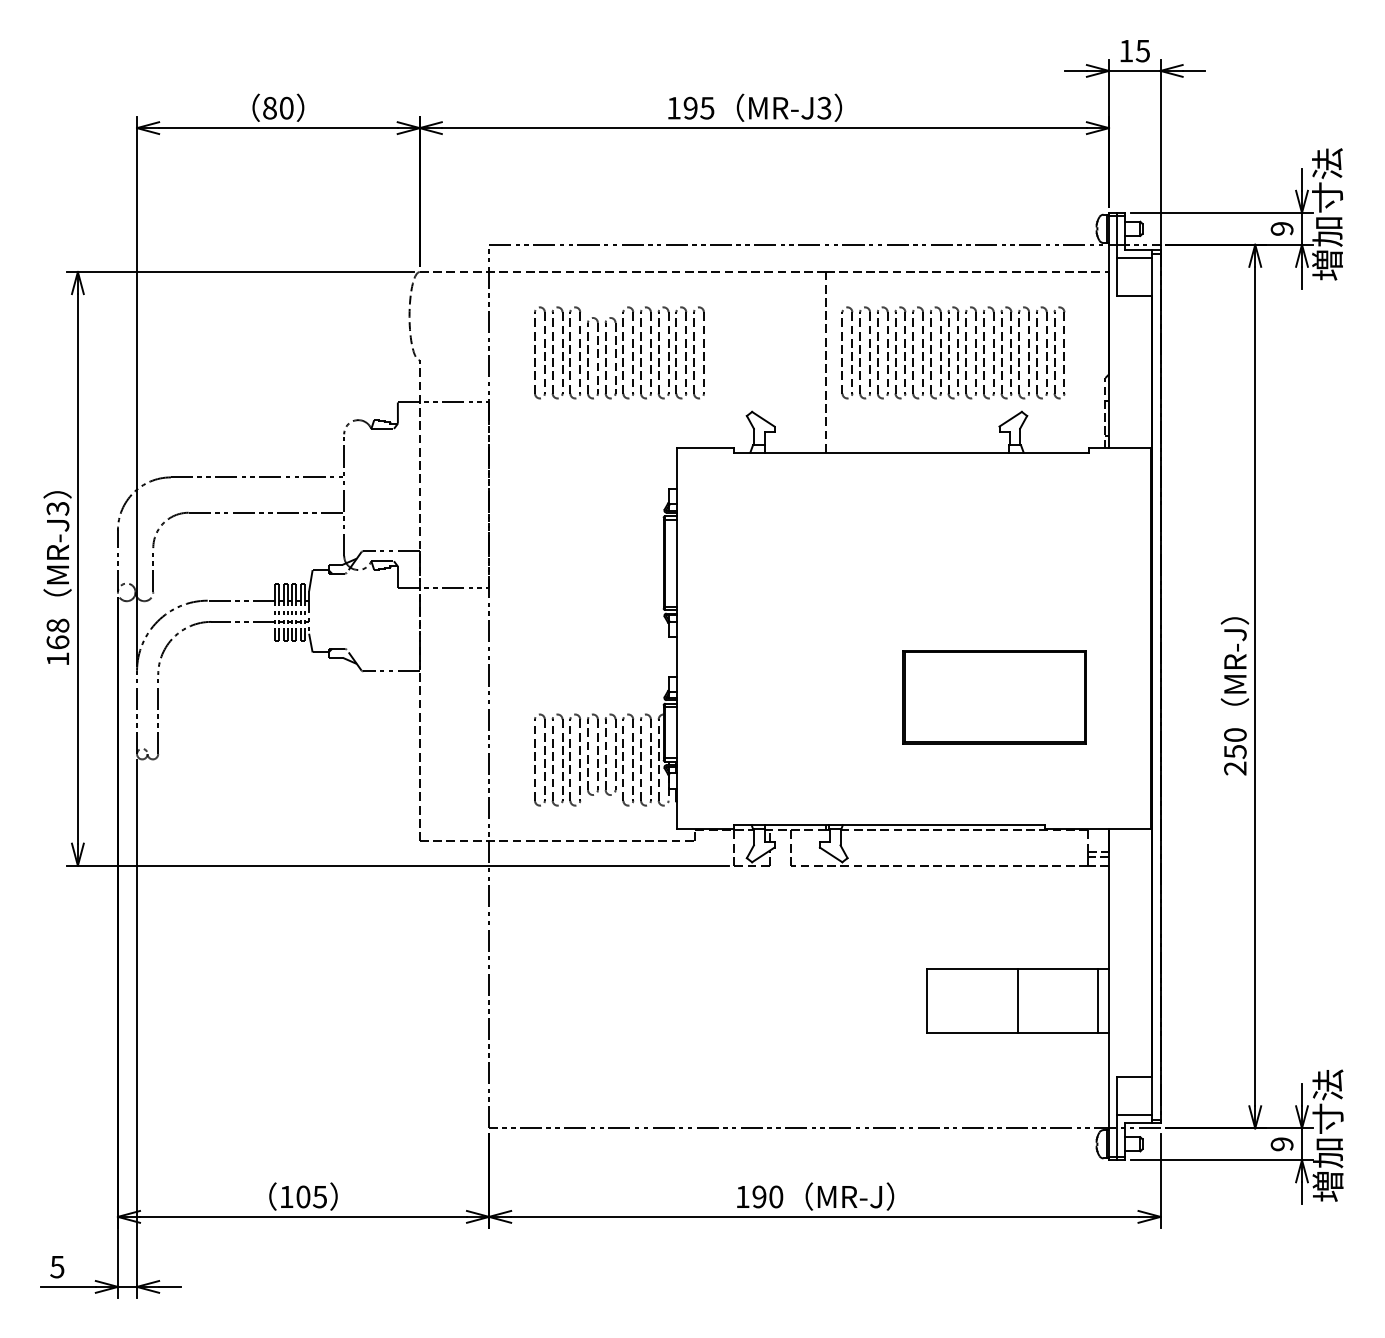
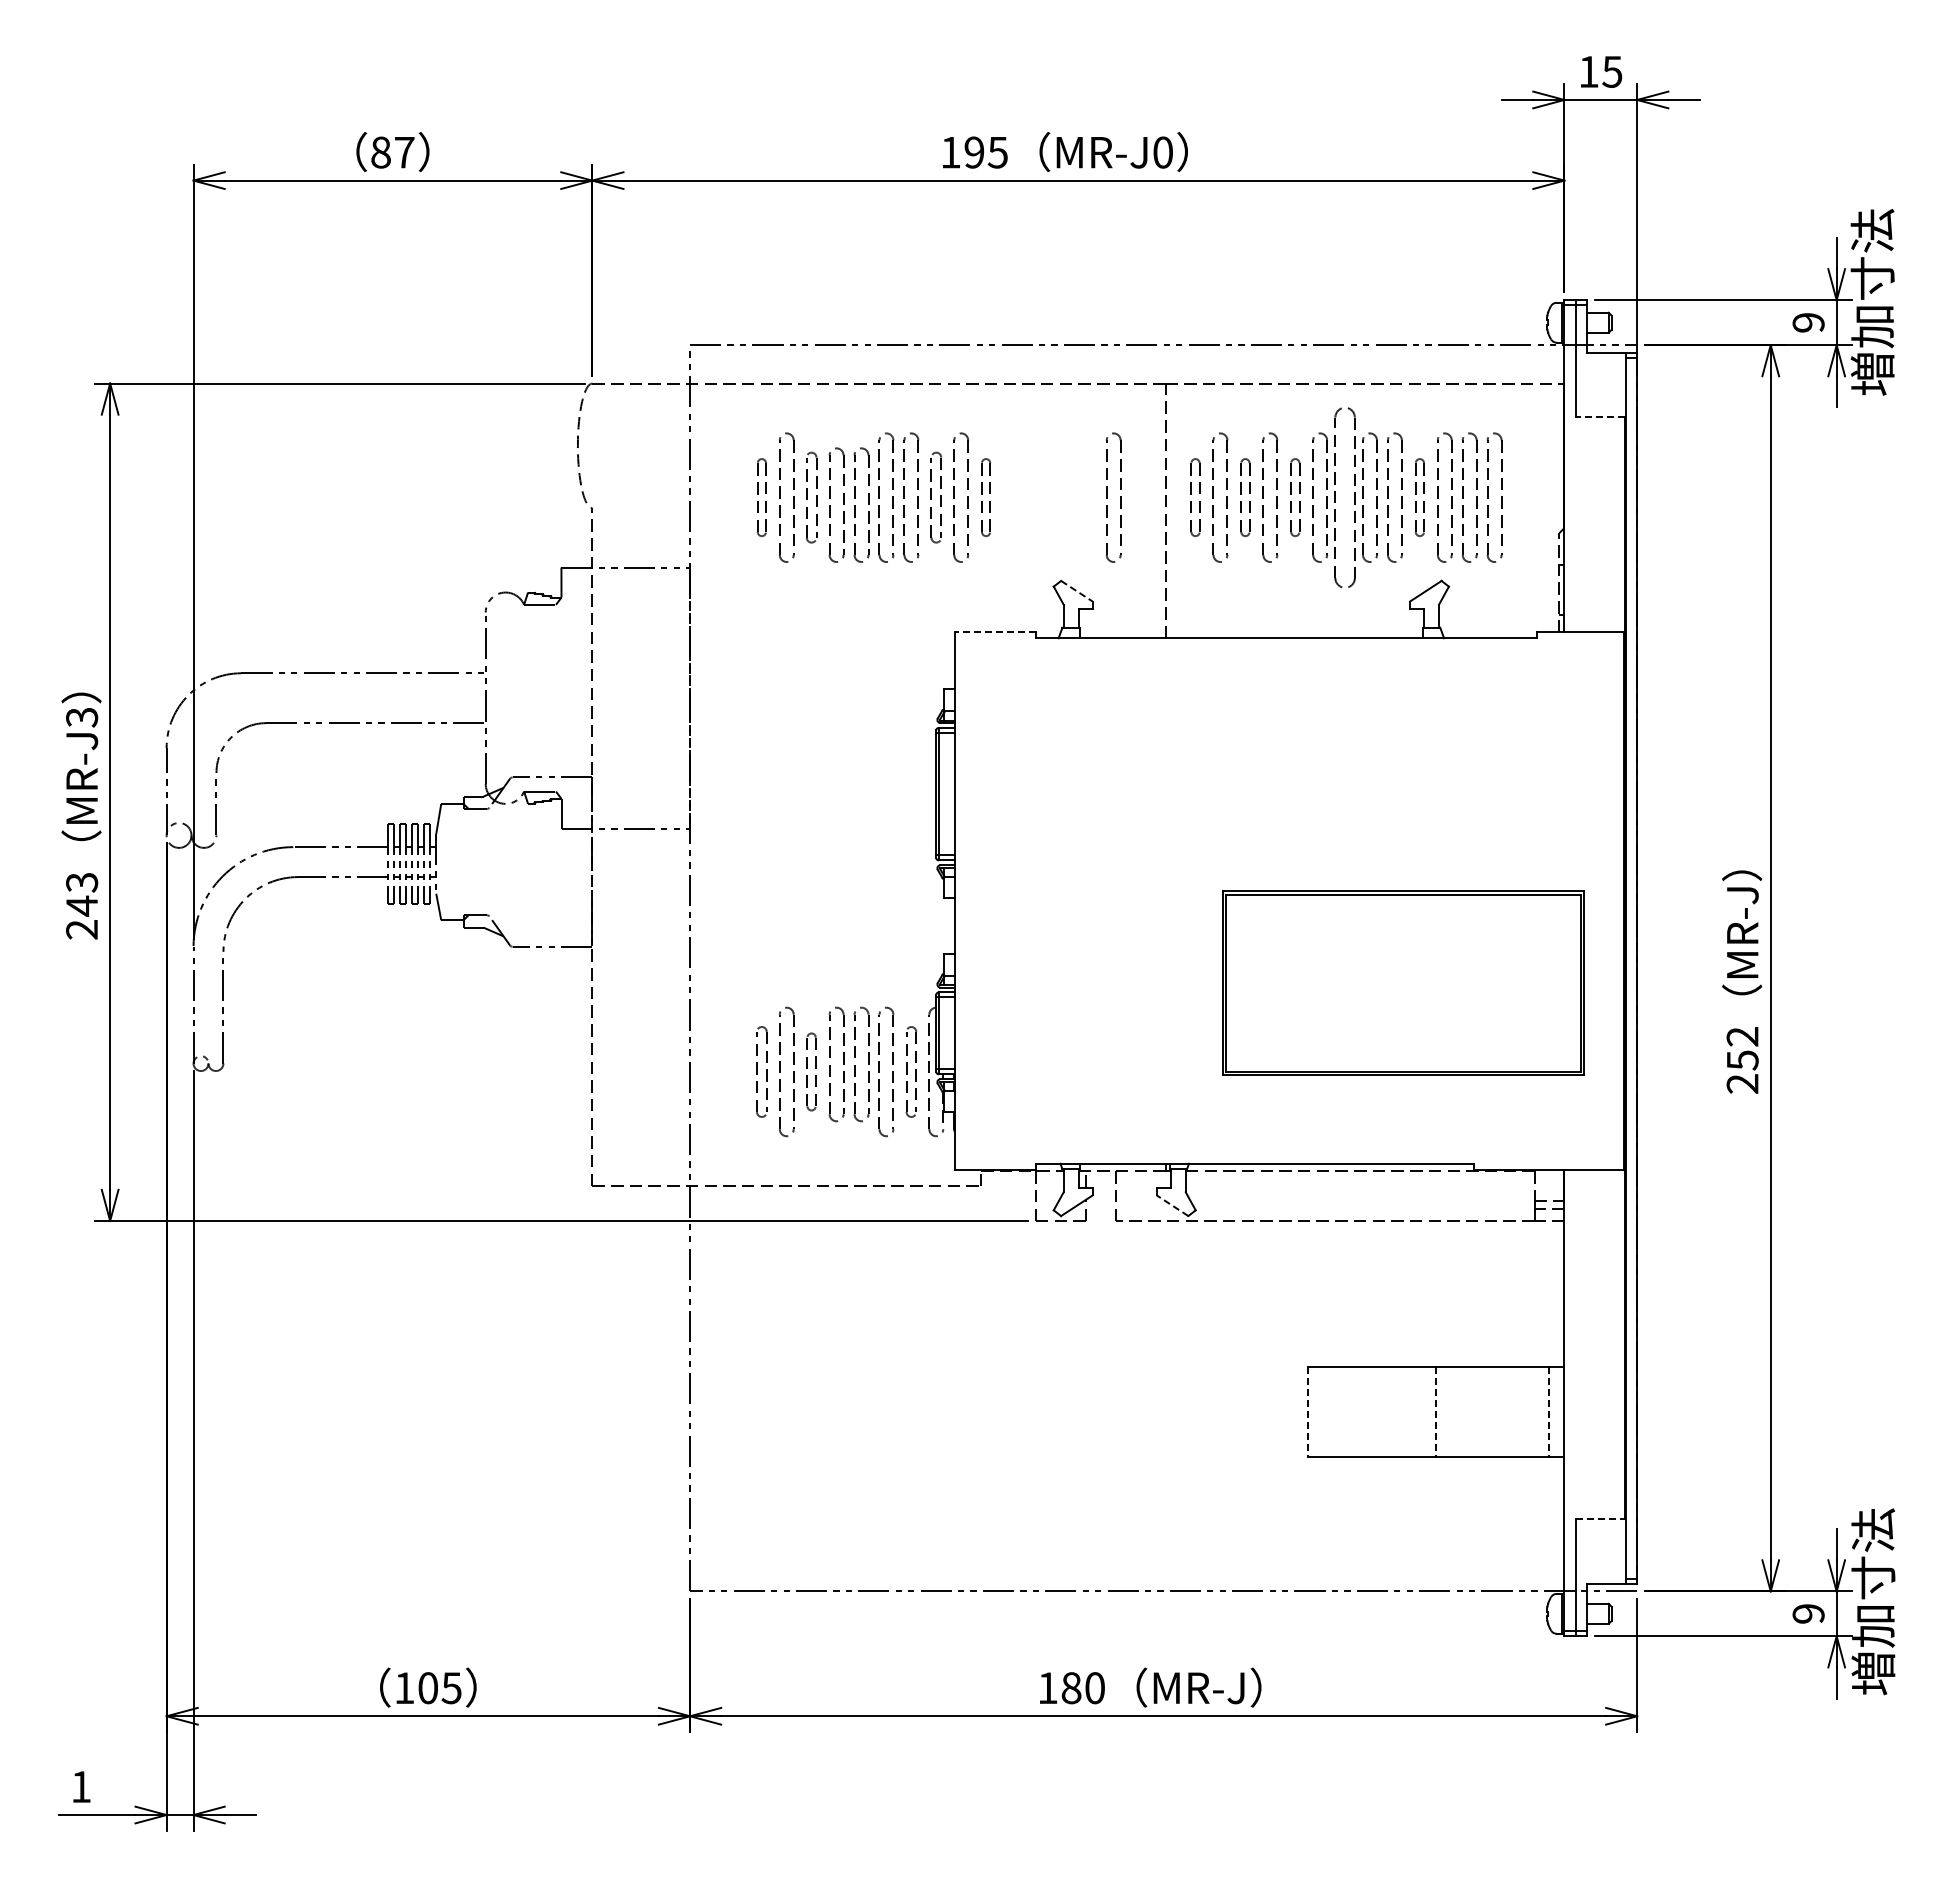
text: (286, 108) -> (404, 152), 80 -> 87
text: (824, 108) -> (1162, 152), MR-J3 -> MR-J0
line: (1134, 258) -> (1600, 364), removed
line: (1134, 296) -> (1600, 417), solid -> dashed
part: (539, 352) -> (761, 497), size x0.6
part: (575, 352) -> (811, 497), size x0.7
part: (663, 352) -> (936, 497), size x0.7
part: (698, 352) -> (985, 497), size x0.6
part: (789, 352) -> (1113, 497), added
part: (847, 352) -> (1195, 497), size x0.6
part: (882, 352) -> (1245, 497), size x0.6
part: (918, 352) -> (1295, 497), size x0.6
part: (953, 352) -> (1344, 497), size x1.4
part: (1006, 352) -> (1419, 497), size x0.6
line: (763, 419) -> (1076, 591), solid -> dashed
line: (704, 448) -> (994, 632), solid -> dashed
text: (58, 642) -> (82, 905), 168 -> 243
part: (994, 696) -> (1403, 982), size x1.4
text: (1235, 734) -> (1742, 1036), 250 -> 252
part: (539, 759) -> (761, 1071), size x0.7
part: (575, 759) -> (811, 1071), size x0.6
part: (646, 759) -> (911, 1071), size x0.7
line: (831, 854) -> (1172, 1205), solid -> dashed
line: (926, 1000) -> (1307, 1411), solid -> dashed
line: (1018, 1000) -> (1436, 1411), solid -> dashed
line: (1098, 1000) -> (1549, 1411), solid -> dashed
line: (1134, 1077) -> (1600, 1519), solid -> dashed
line: (1134, 1114) -> (1600, 1572), removed
text: (759, 1197) -> (1071, 1688), 190 -> 180
text: (56, 1267) -> (80, 1787), 5 -> 1

